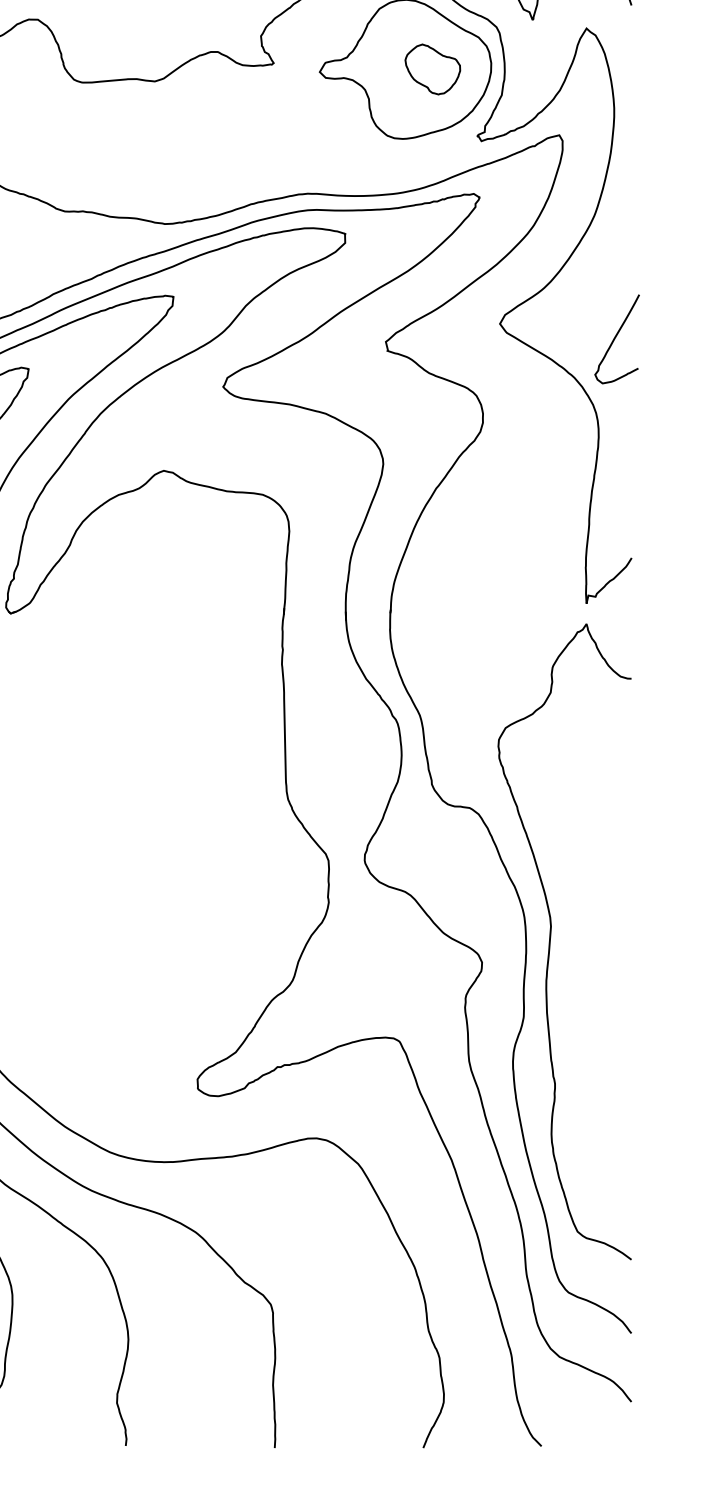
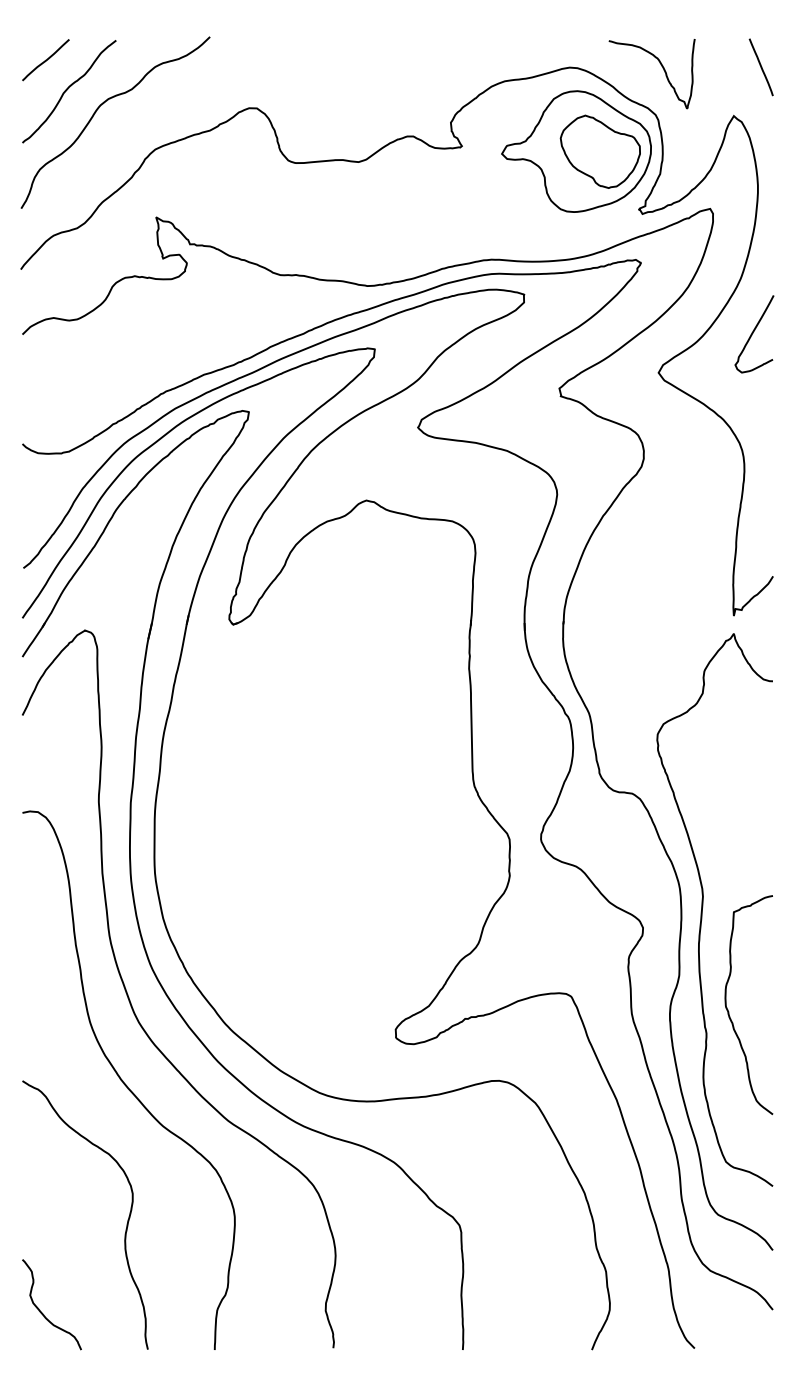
part: (431, 69) -> (599, 151), size x1.67
curve: (616, 338) -> (753, 333), moved
curve: (581, 1058) -> (729, 1011), added

